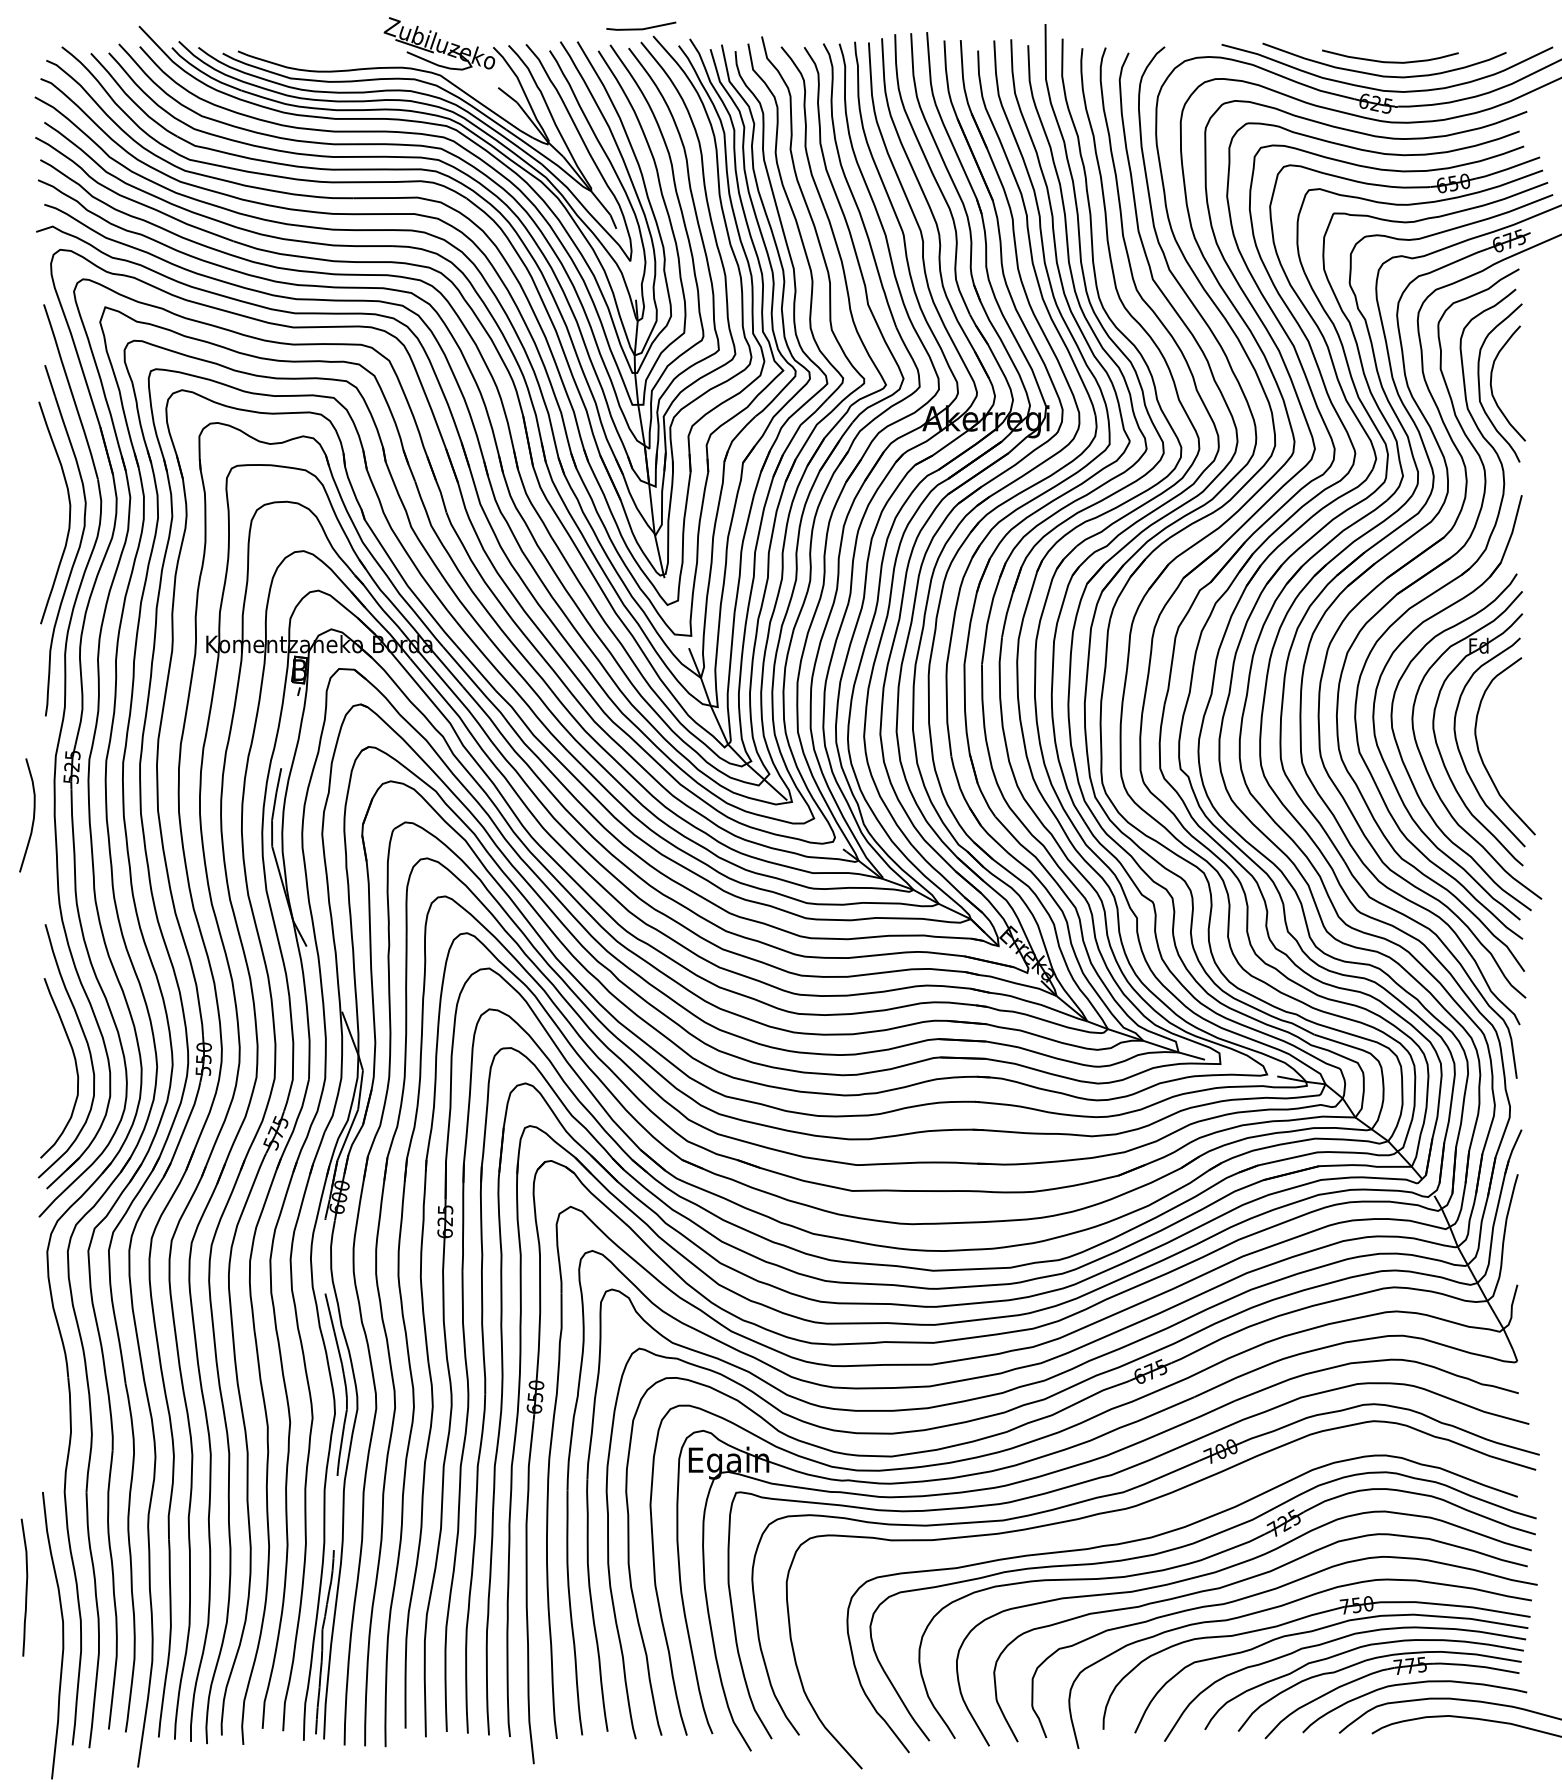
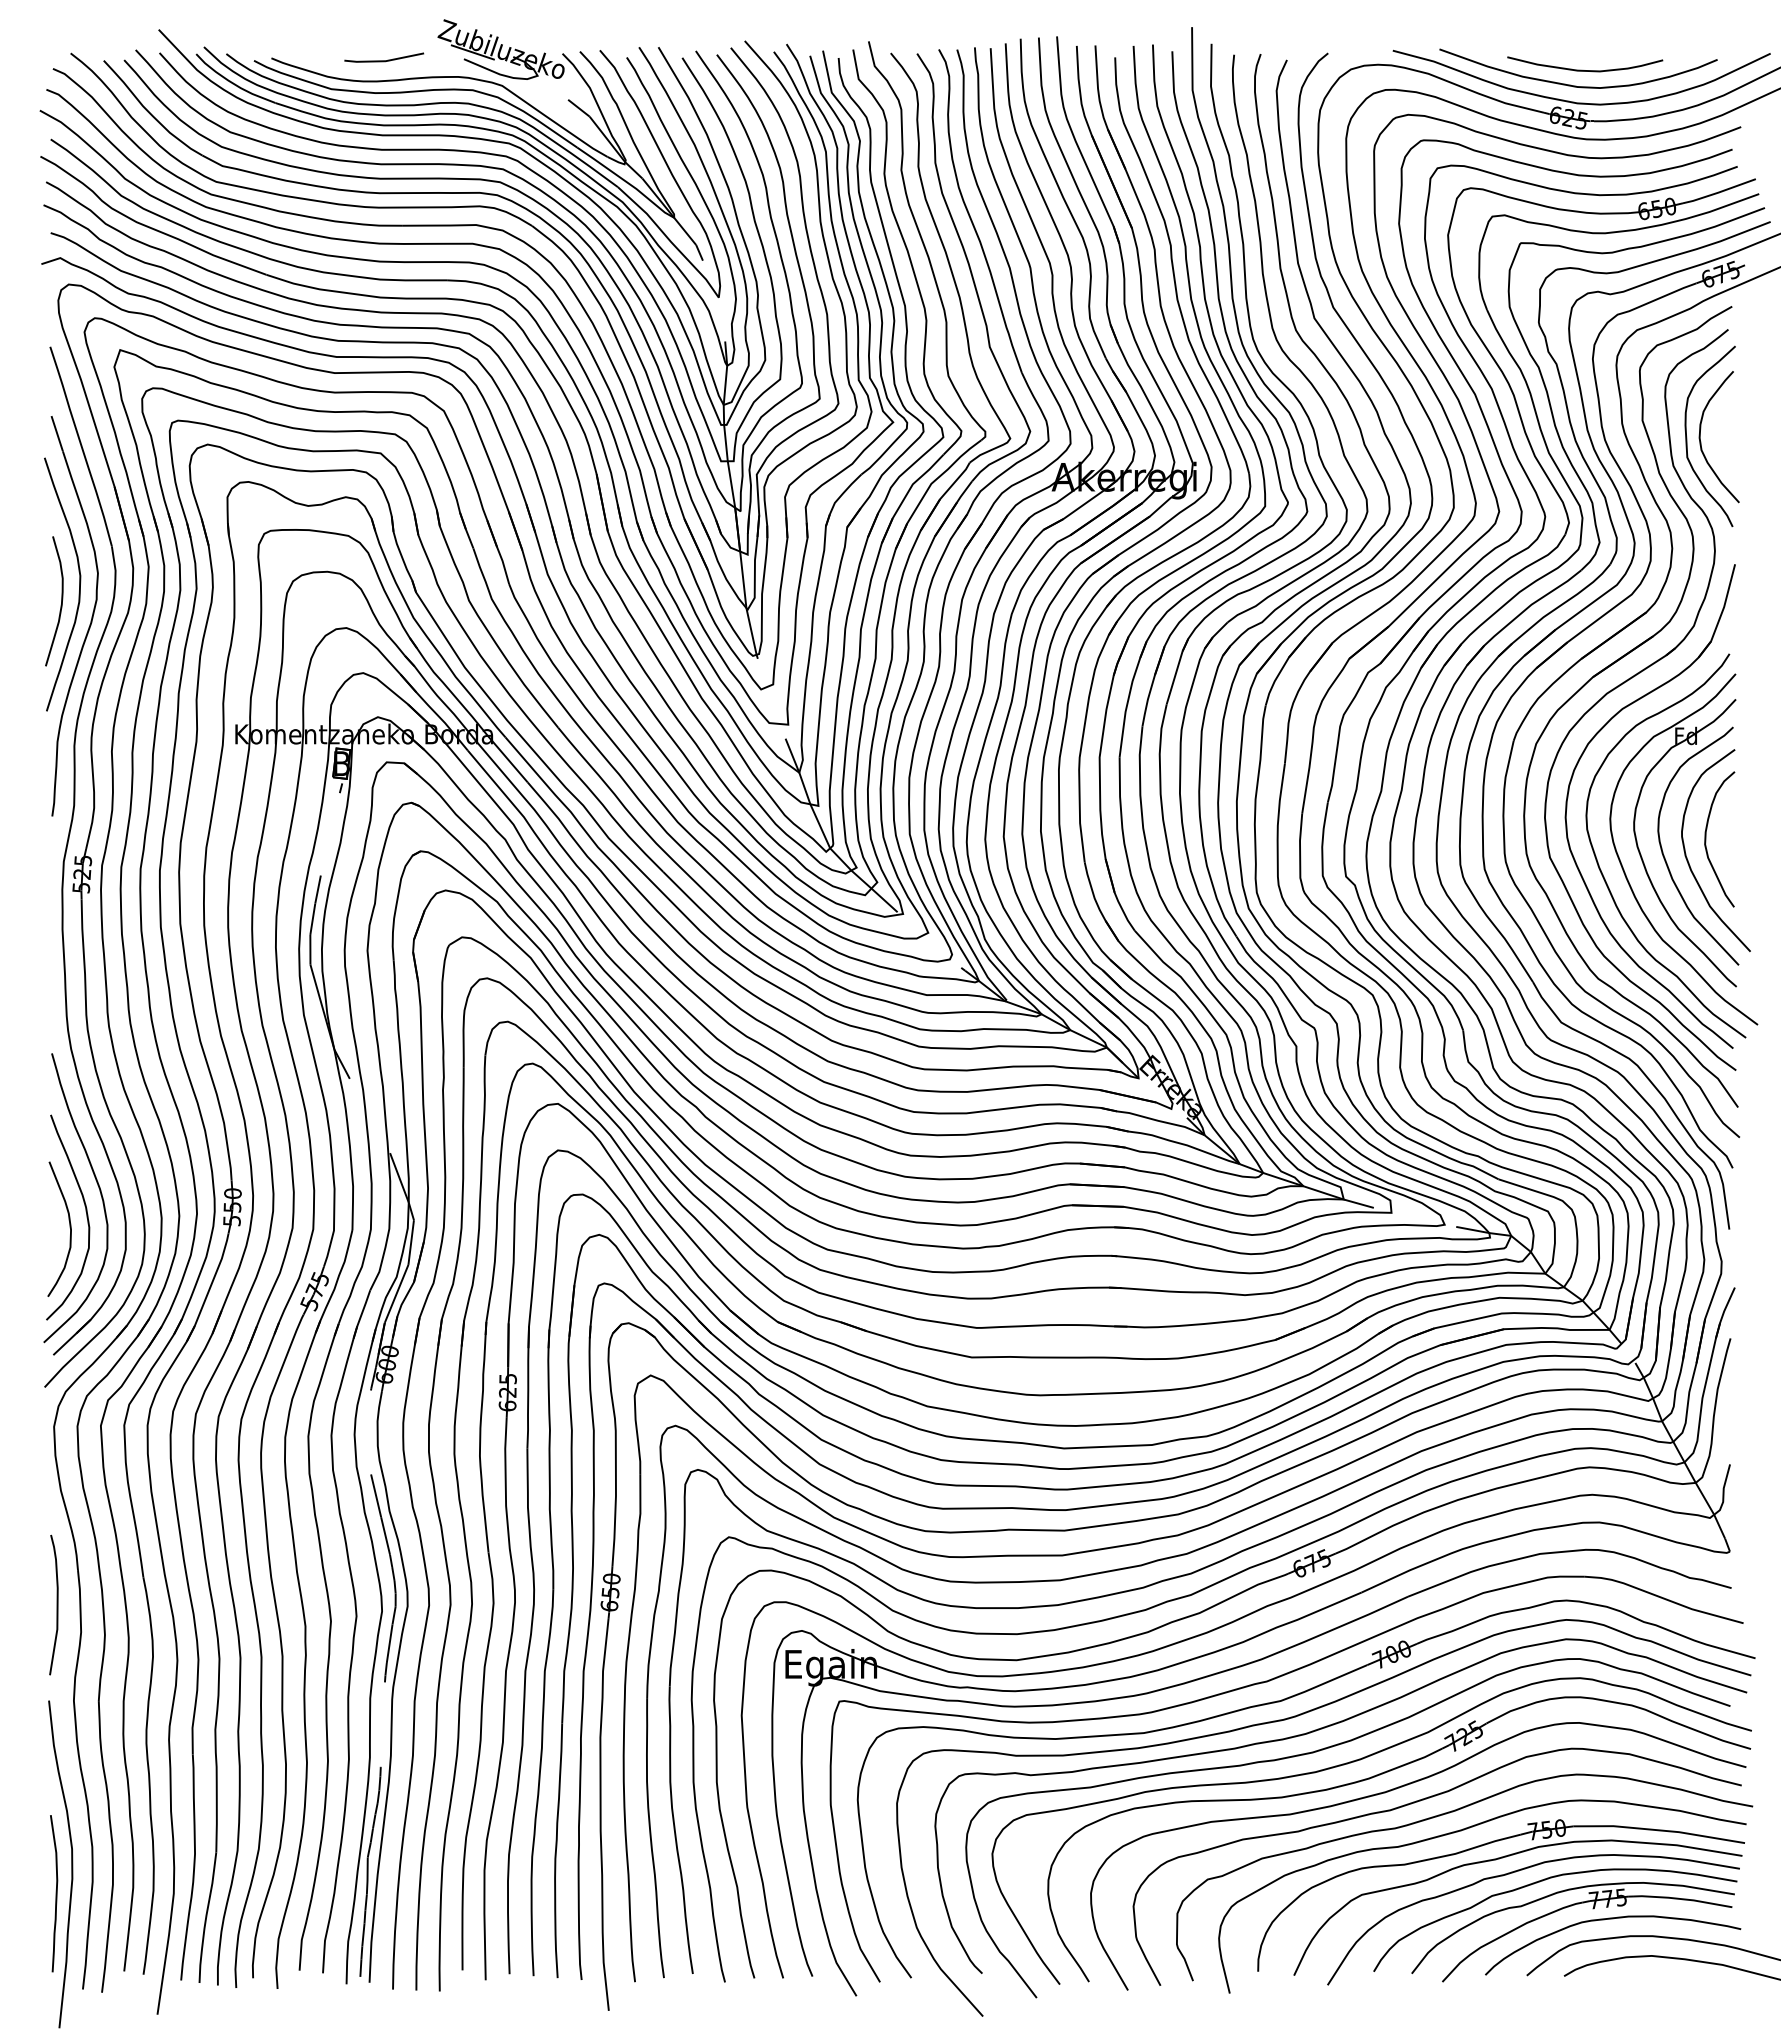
line: (641, 28) -> (384, 60), moved
curve: (1496, 736) -> (1706, 839), added
curve: (33, 815) -> (61, 601), moved
curve: (60, 1076) -> (69, 1227), added
curve: (49, 1407) -> (56, 1604), added
curve: (1154, 1519) -> (1316, 1731), added
curve: (25, 1587) -> (55, 1893), moved

